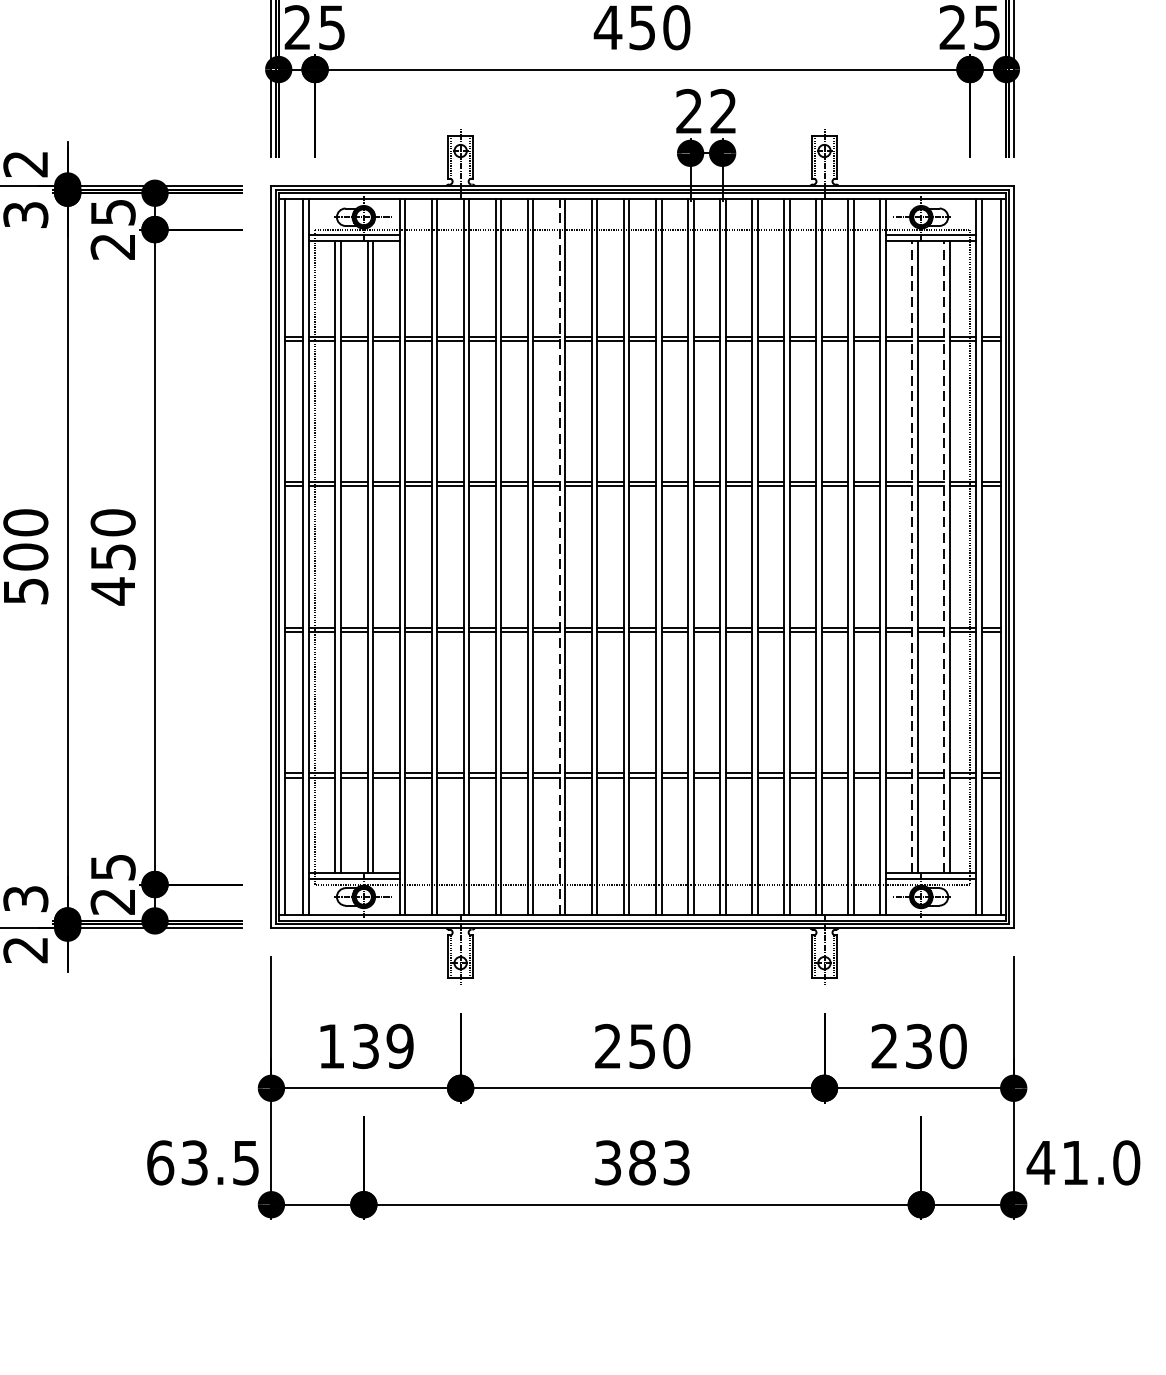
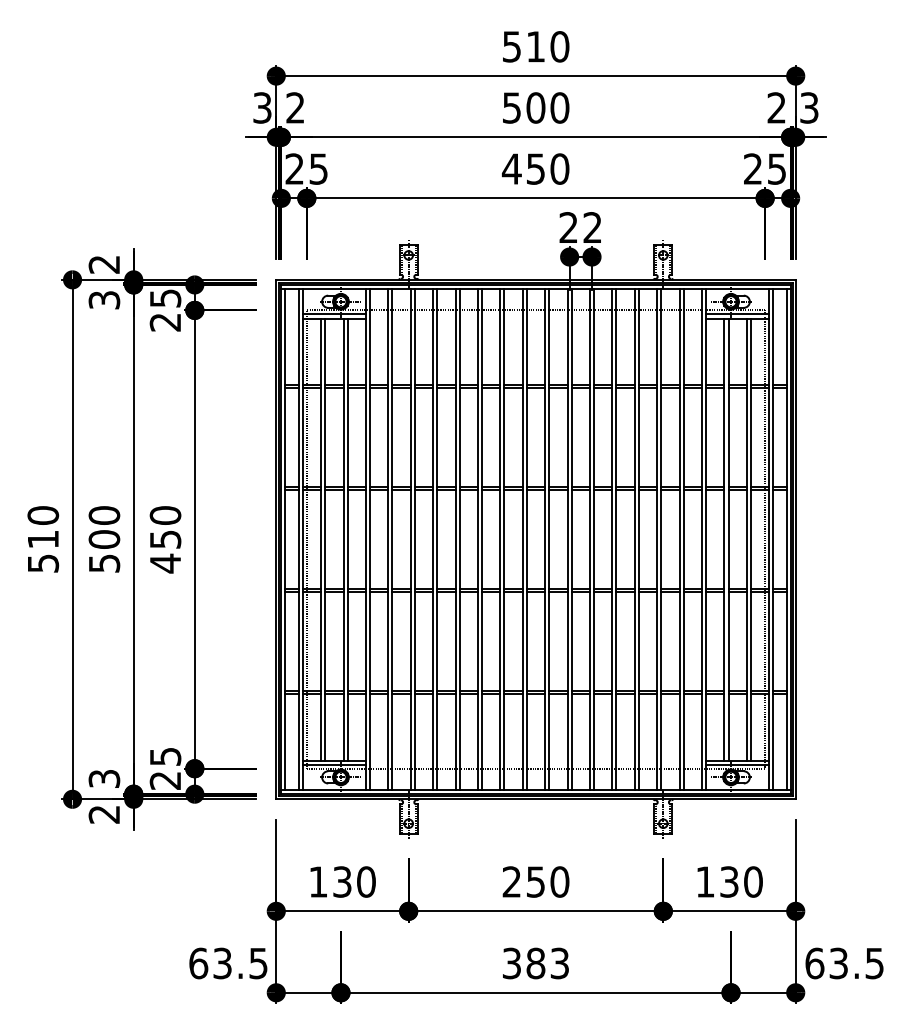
line: (558, 556) -> (477, 539), dashed -> solid
line: (911, 556) -> (724, 539), dashed -> solid
line: (943, 556) -> (746, 539), dashed -> solid
text: (398, 1045) -> (365, 881), 139 -> 130
text: (883, 1045) -> (704, 881), 230 -> 130
text: (1083, 1162) -> (844, 963), 41.0 -> 63.5

